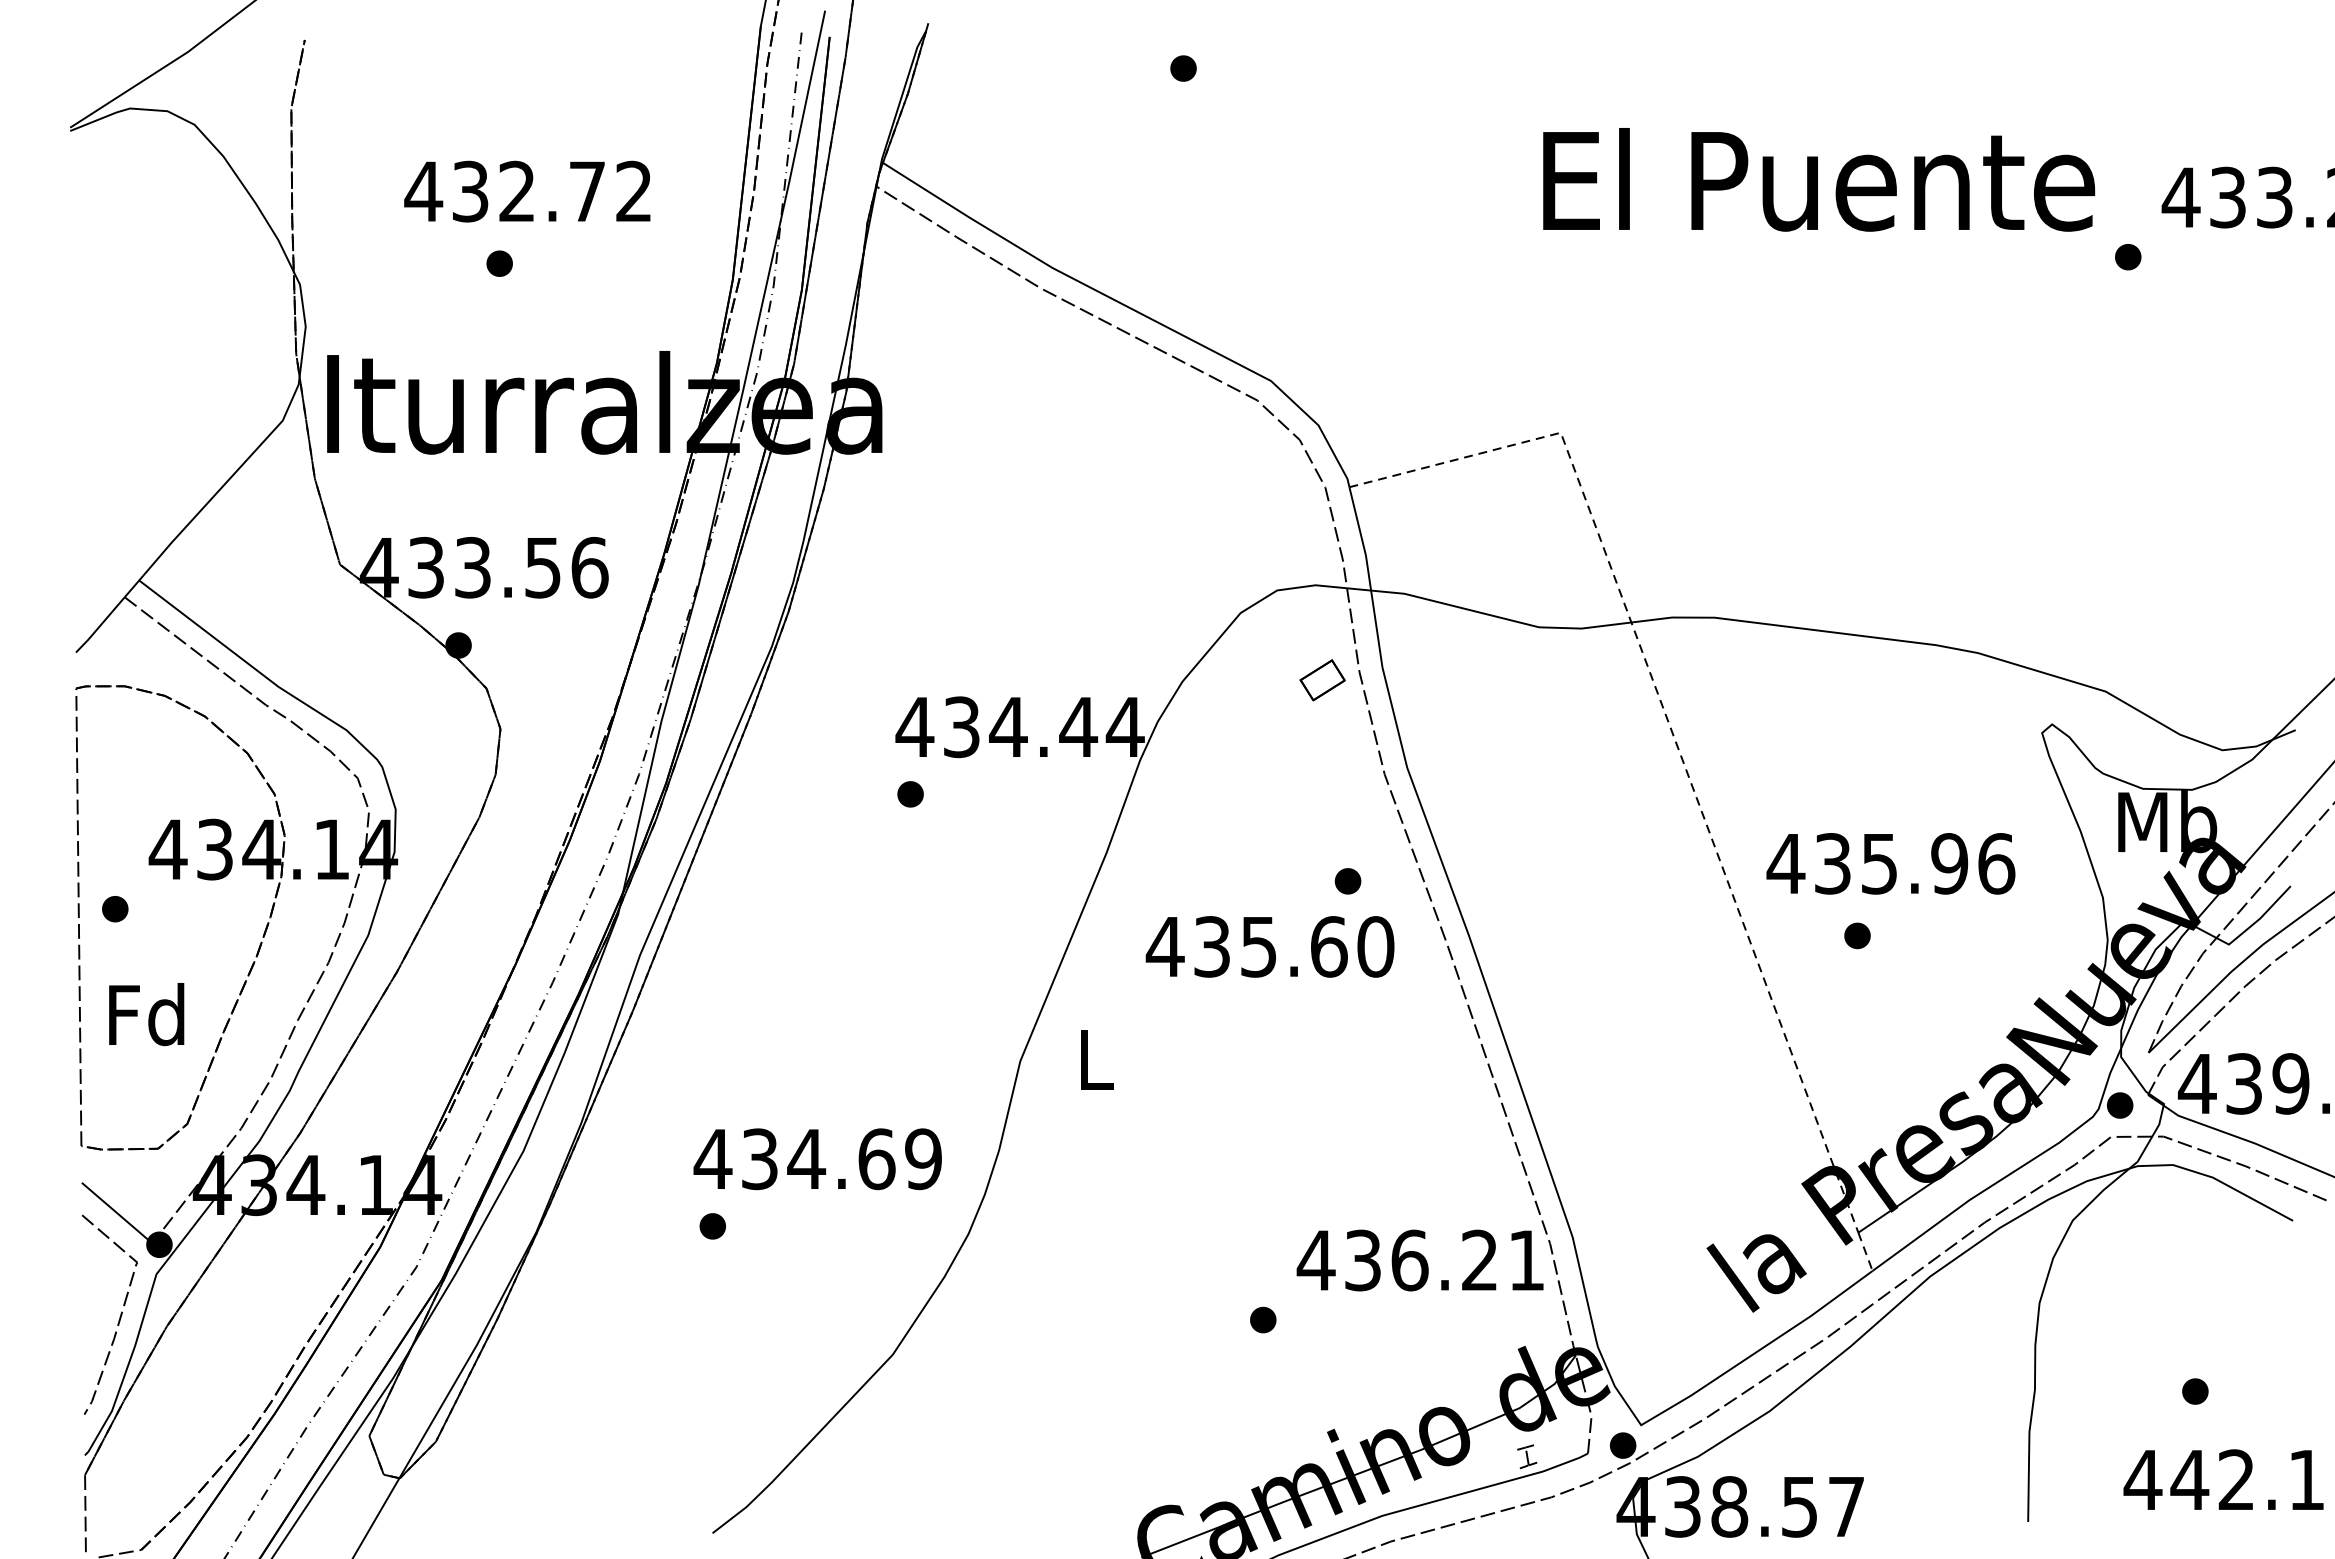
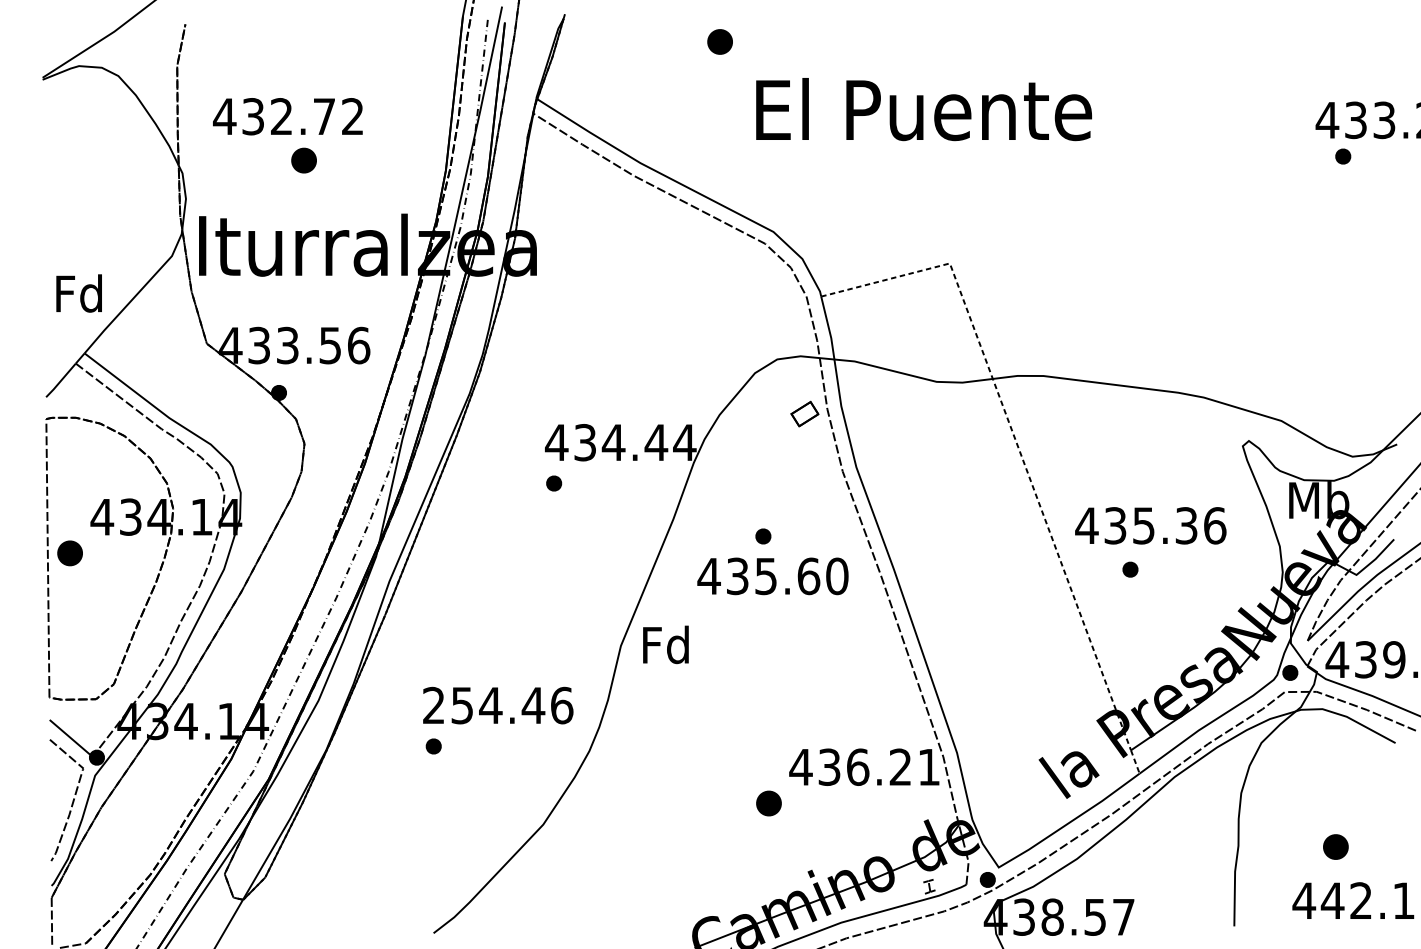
part: (1183, 68) -> (720, 41), size x1.6
text: (1818, 179) -> (923, 109), moved
text: (526, 191) -> (287, 116), moved
part: (2128, 257) -> (1343, 156), moved
part: (498, 263) -> (303, 160), size x1.6
text: (1949, 863) -> (1186, 525), 435.96 -> 435.36
part: (1348, 881) -> (763, 536), moved
part: (114, 909) -> (69, 553), size x1.6
text: (145, 1014) -> (78, 293), moved
text: (1093, 1058) -> (665, 644), L -> Fd
text: (817, 1159) -> (497, 705), 434.69 -> 254.46
part: (1262, 1320) -> (768, 803), size x1.6
part: (2196, 1390) -> (1336, 846), size x1.6

